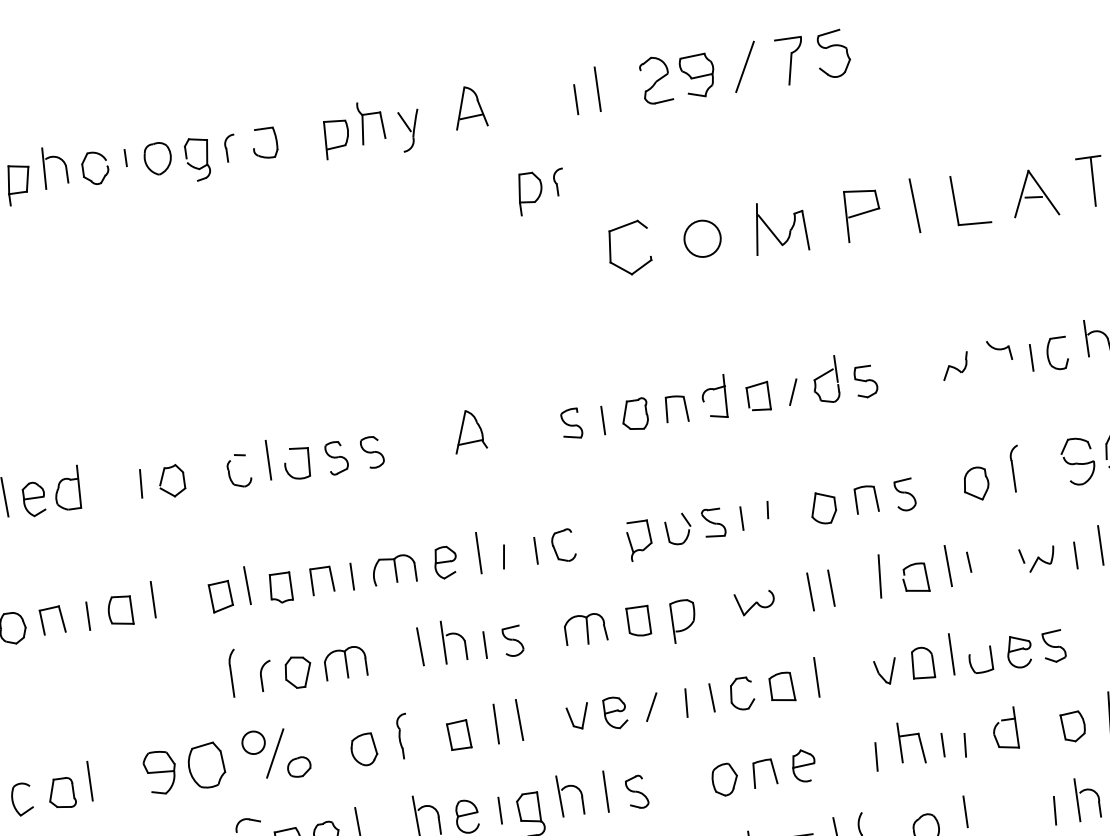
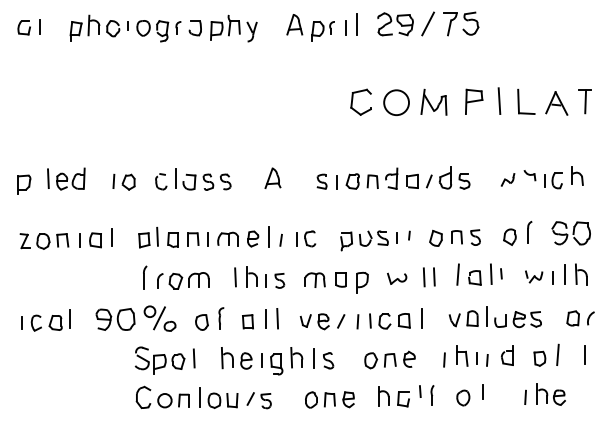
part: (370, 129) -> (233, 28), moved
part: (539, 191) -> (322, 31), moved
circle: (702, 238) -> (396, 102), size x1.43

